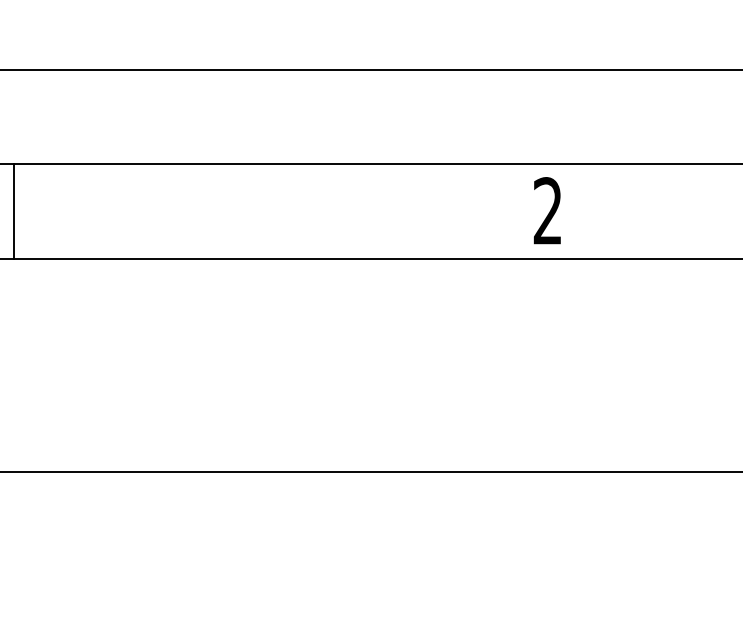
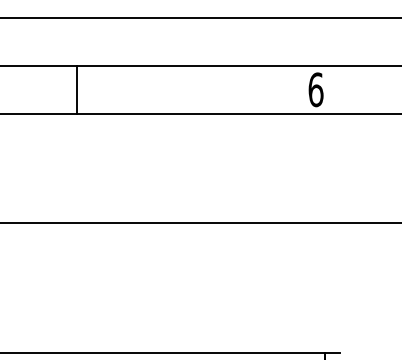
line: (13, 210) -> (76, 89), moved
text: (547, 210) -> (315, 89), 2 -> 6

